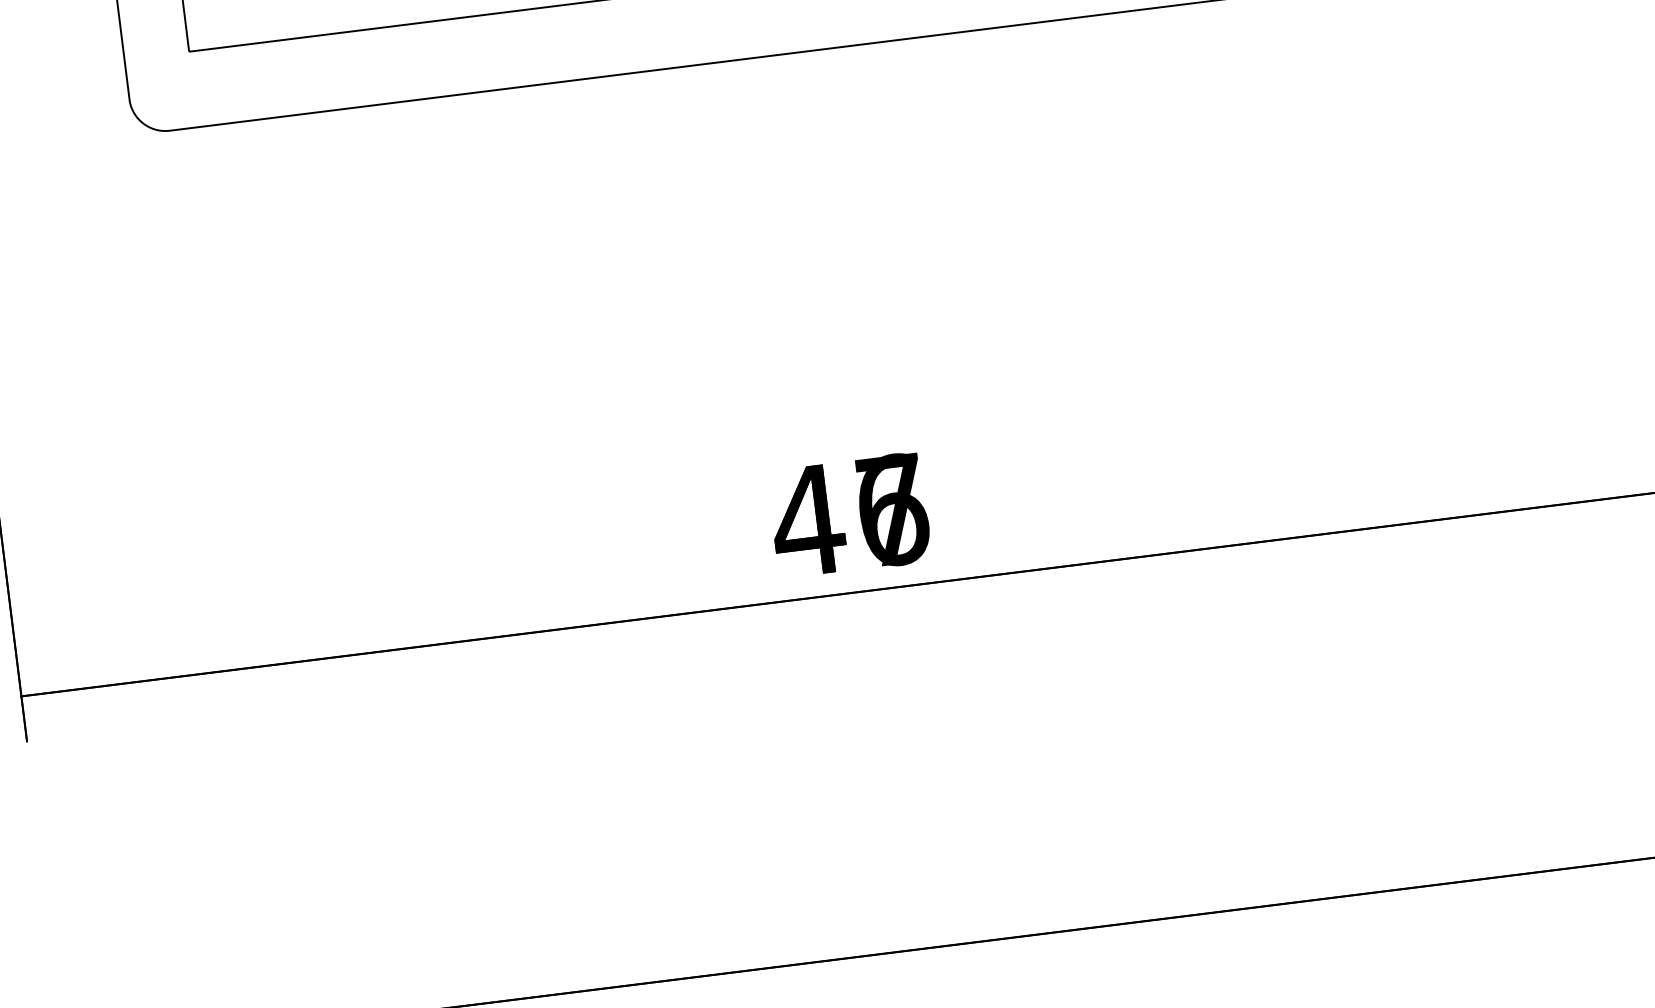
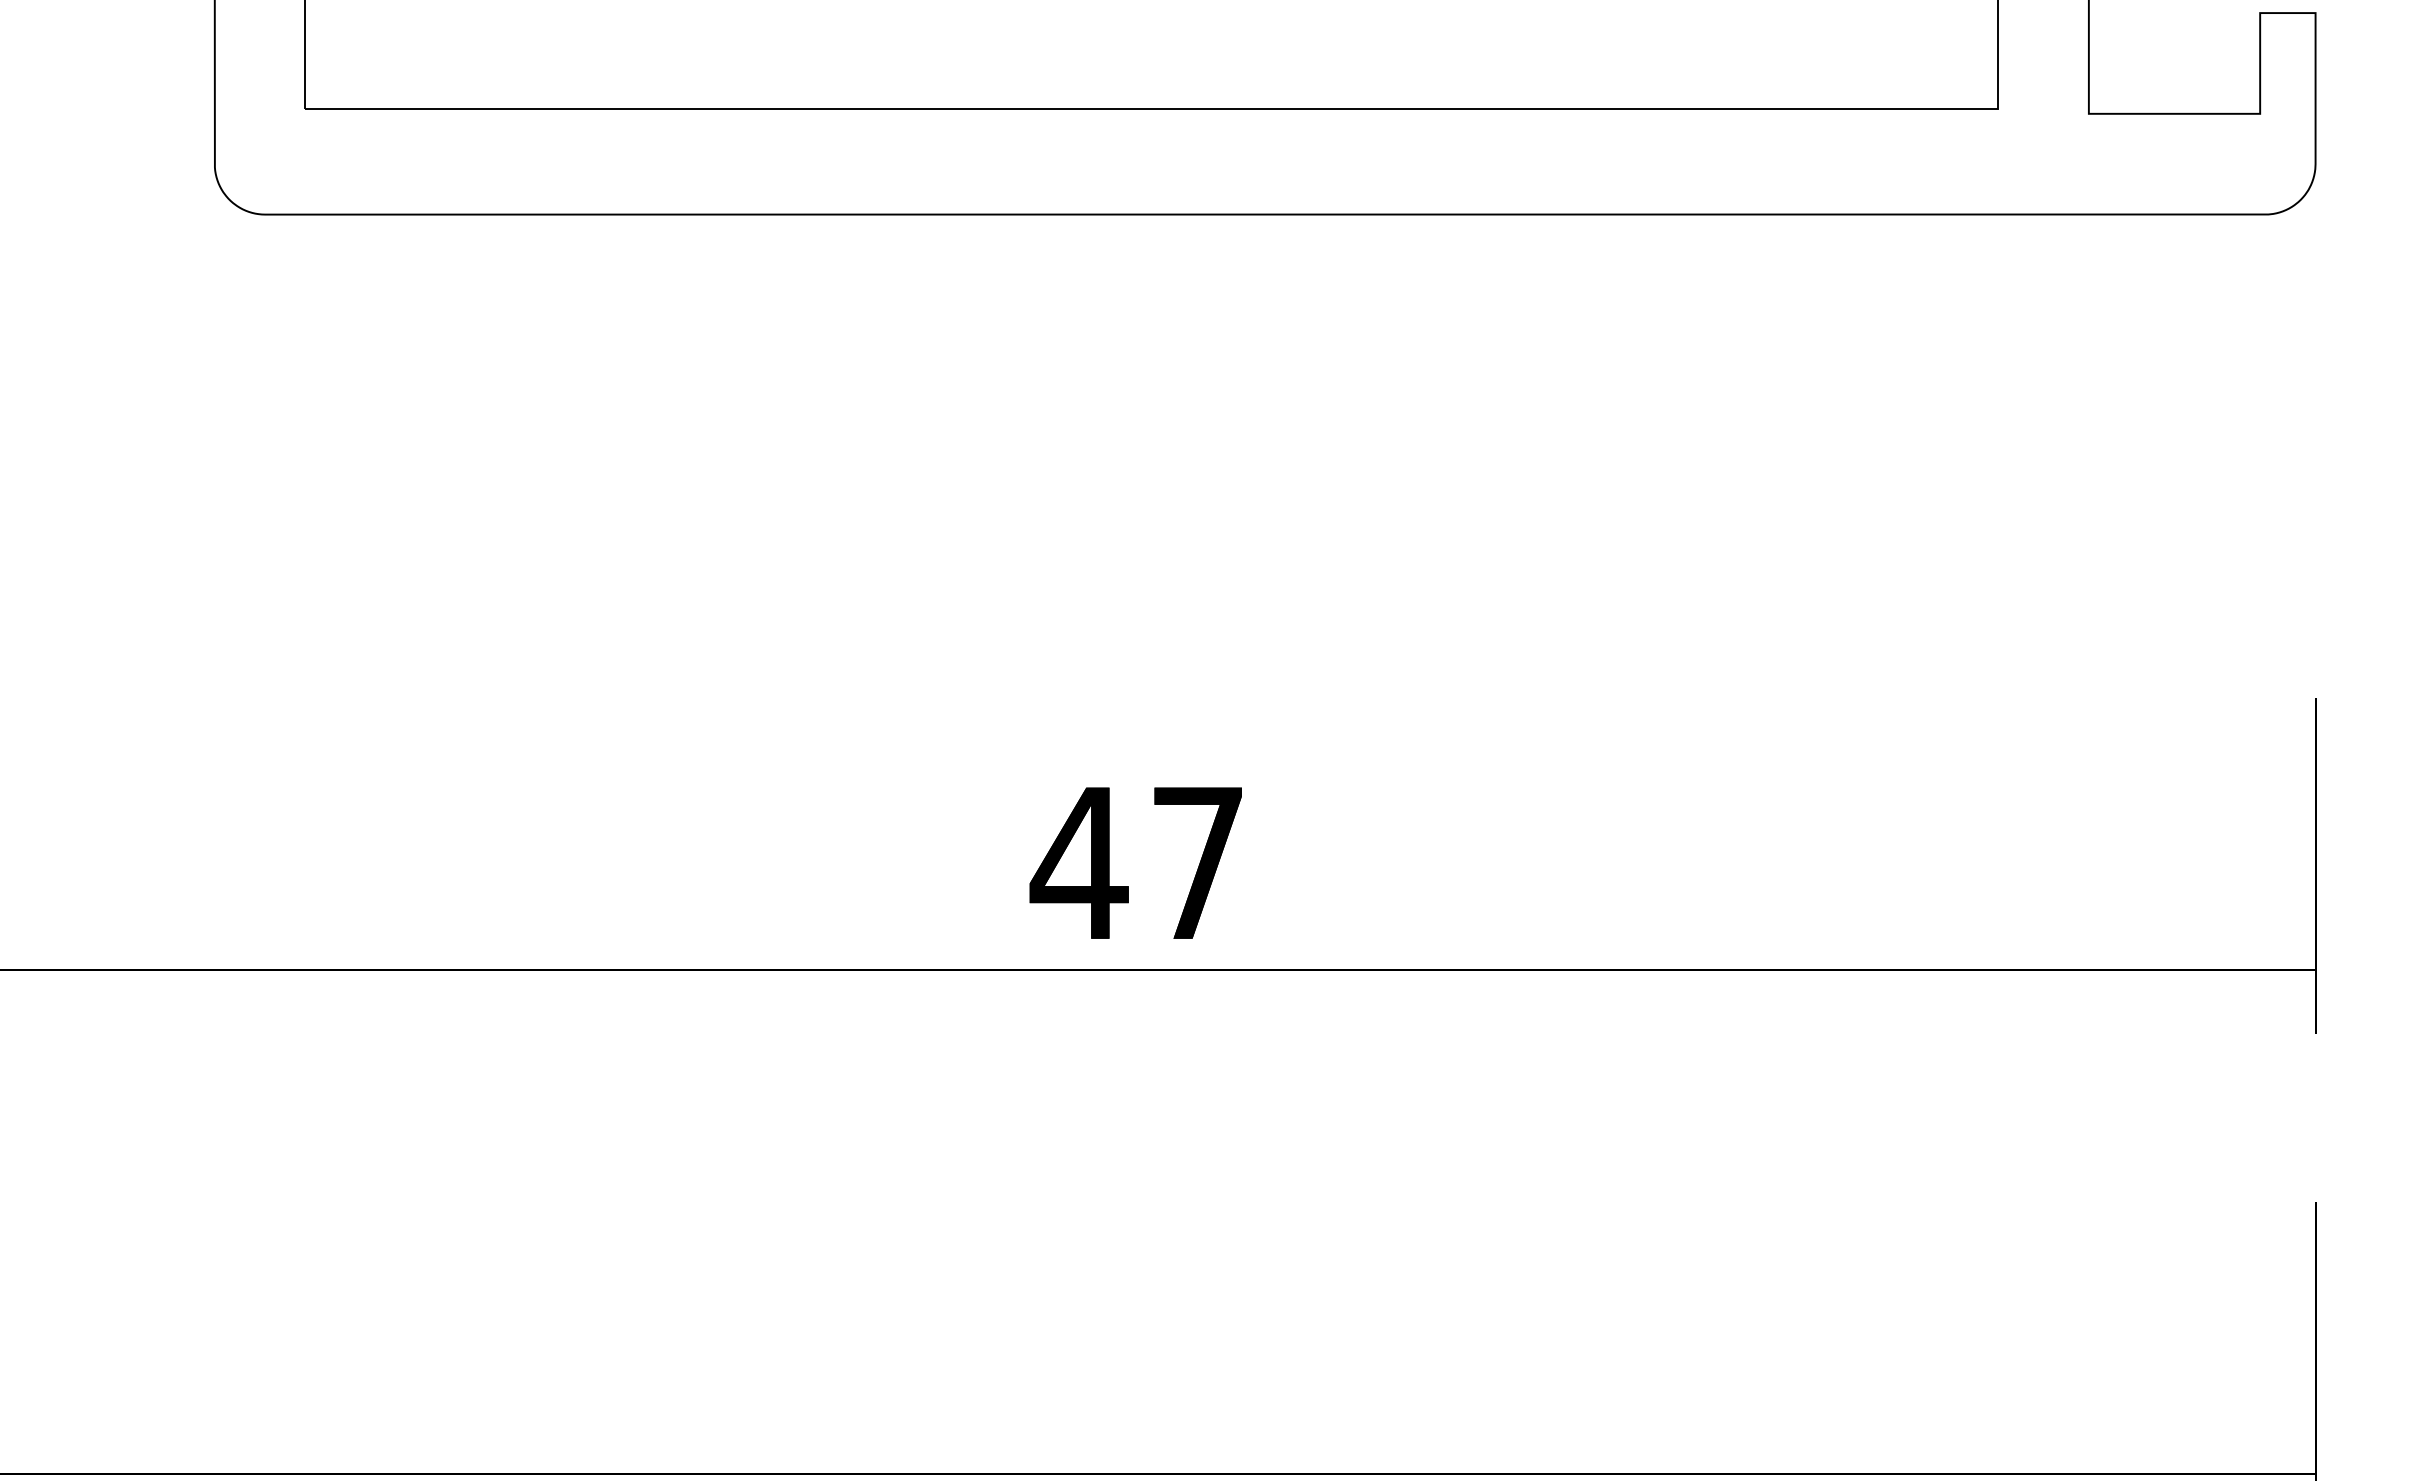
text: (893, 510) -> (1199, 863), 46 -> 47

